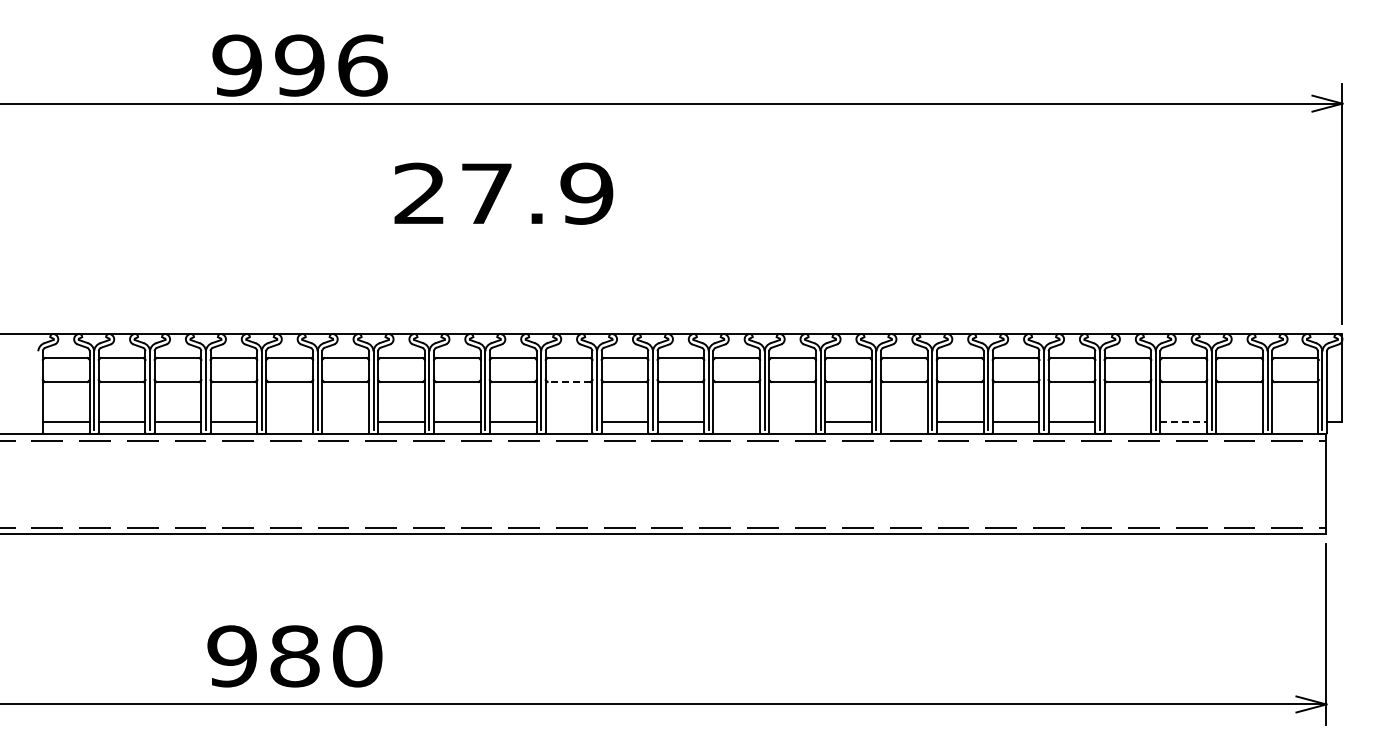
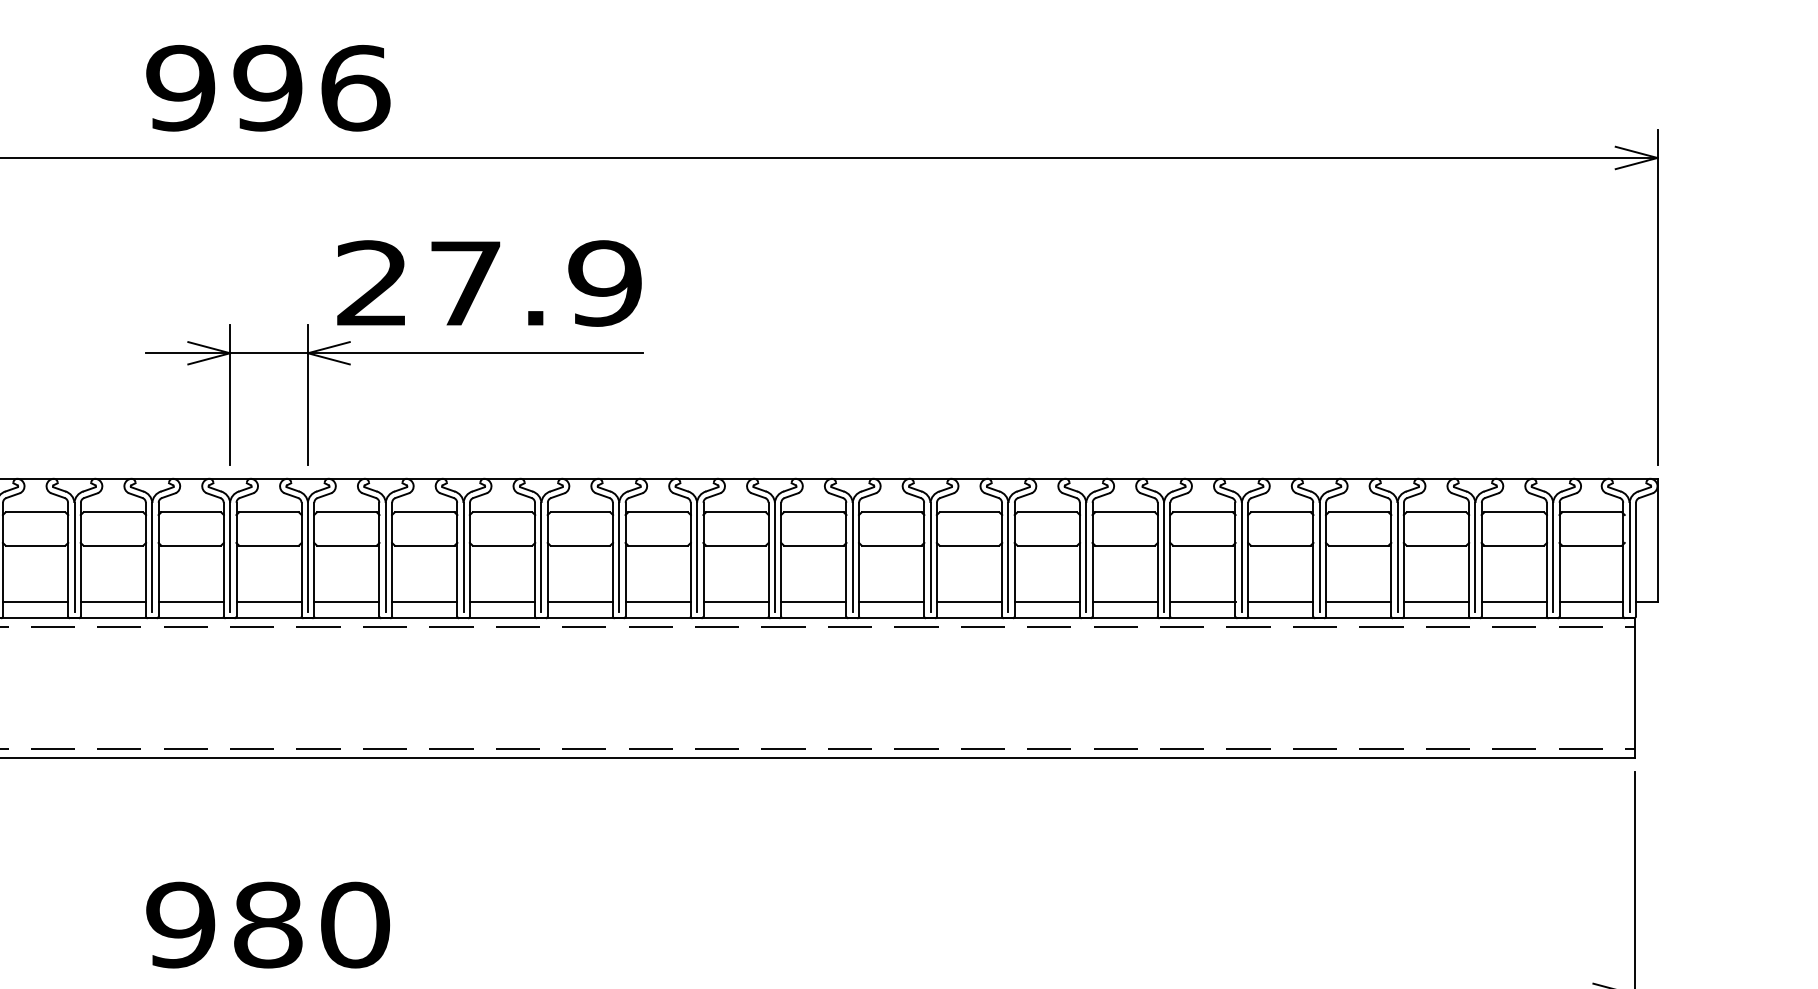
text: (299, 65) -> (267, 88), moved
part: (435, 244) -> (394, 354), added
line: (568, 382) -> (579, 546), dashed -> solid
line: (289, 422) -> (190, 602), added
line: (345, 422) -> (268, 602), added
line: (568, 422) -> (579, 602), added
line: (736, 422) -> (813, 602), added
line: (792, 422) -> (891, 602), added
line: (904, 422) -> (1047, 602), added
line: (1127, 422) -> (1358, 602), added
line: (1184, 422) -> (1437, 602), dashed -> solid
line: (1239, 422) -> (1514, 602), added
line: (1294, 422) -> (1590, 602), added
text: (294, 656) -> (267, 925), moved

